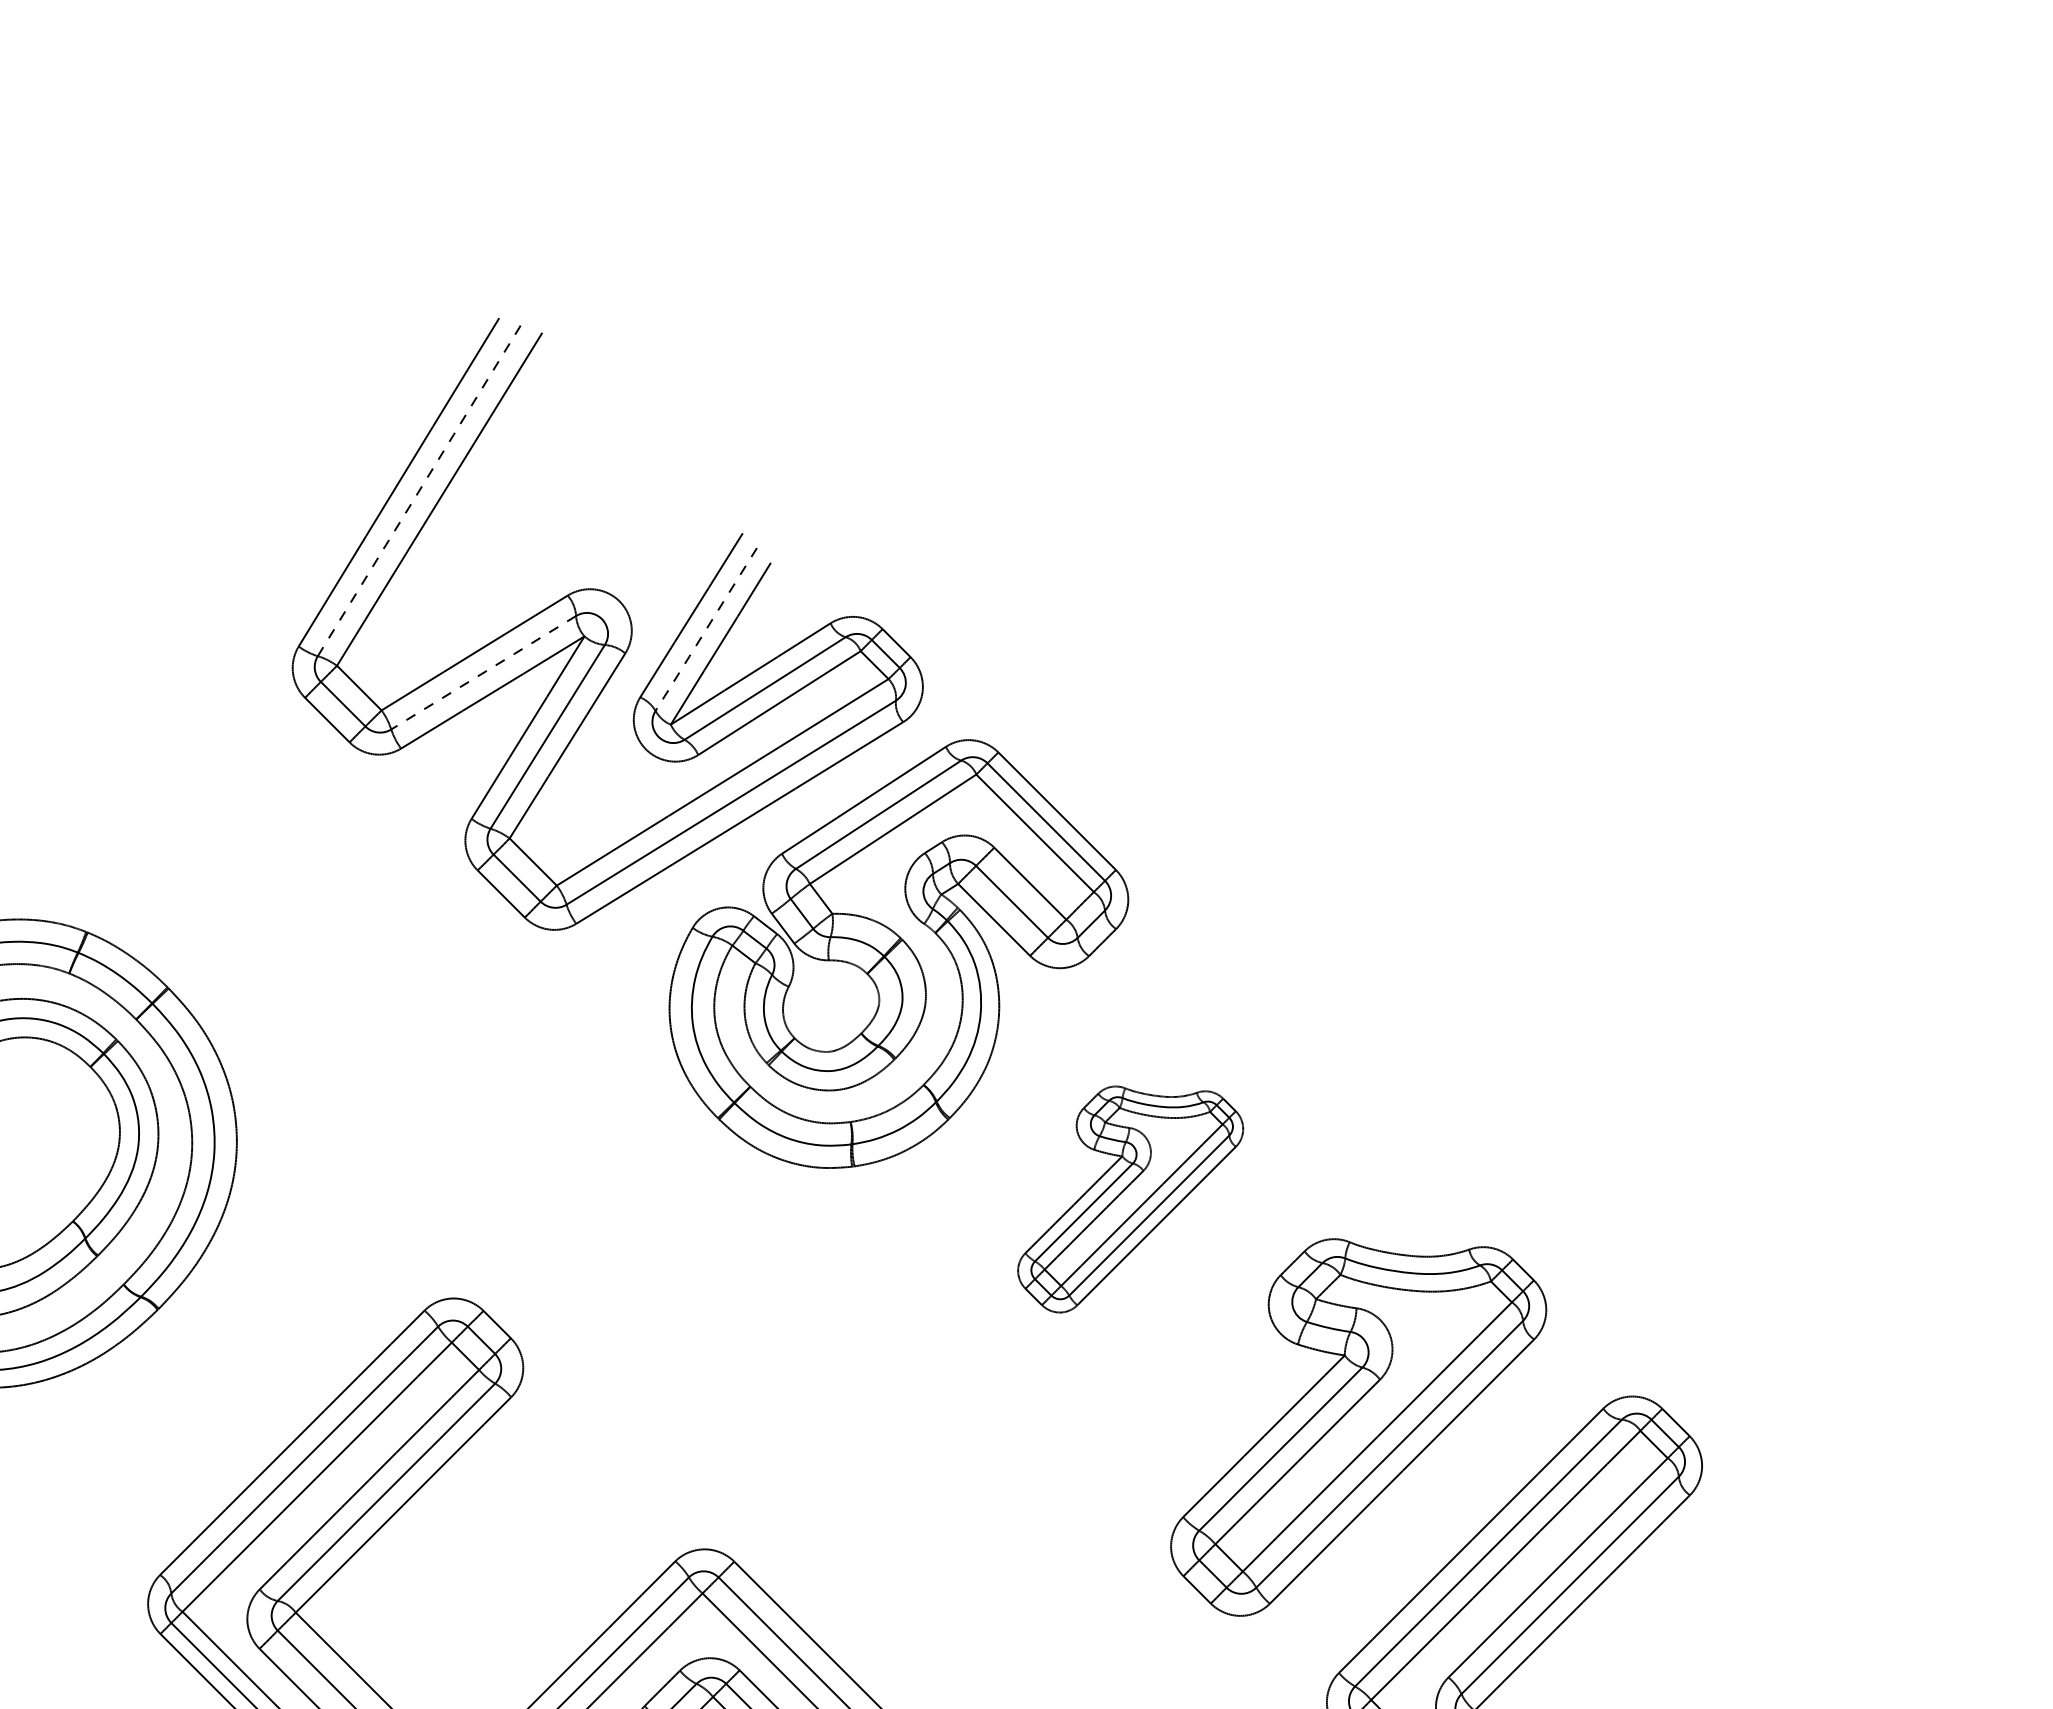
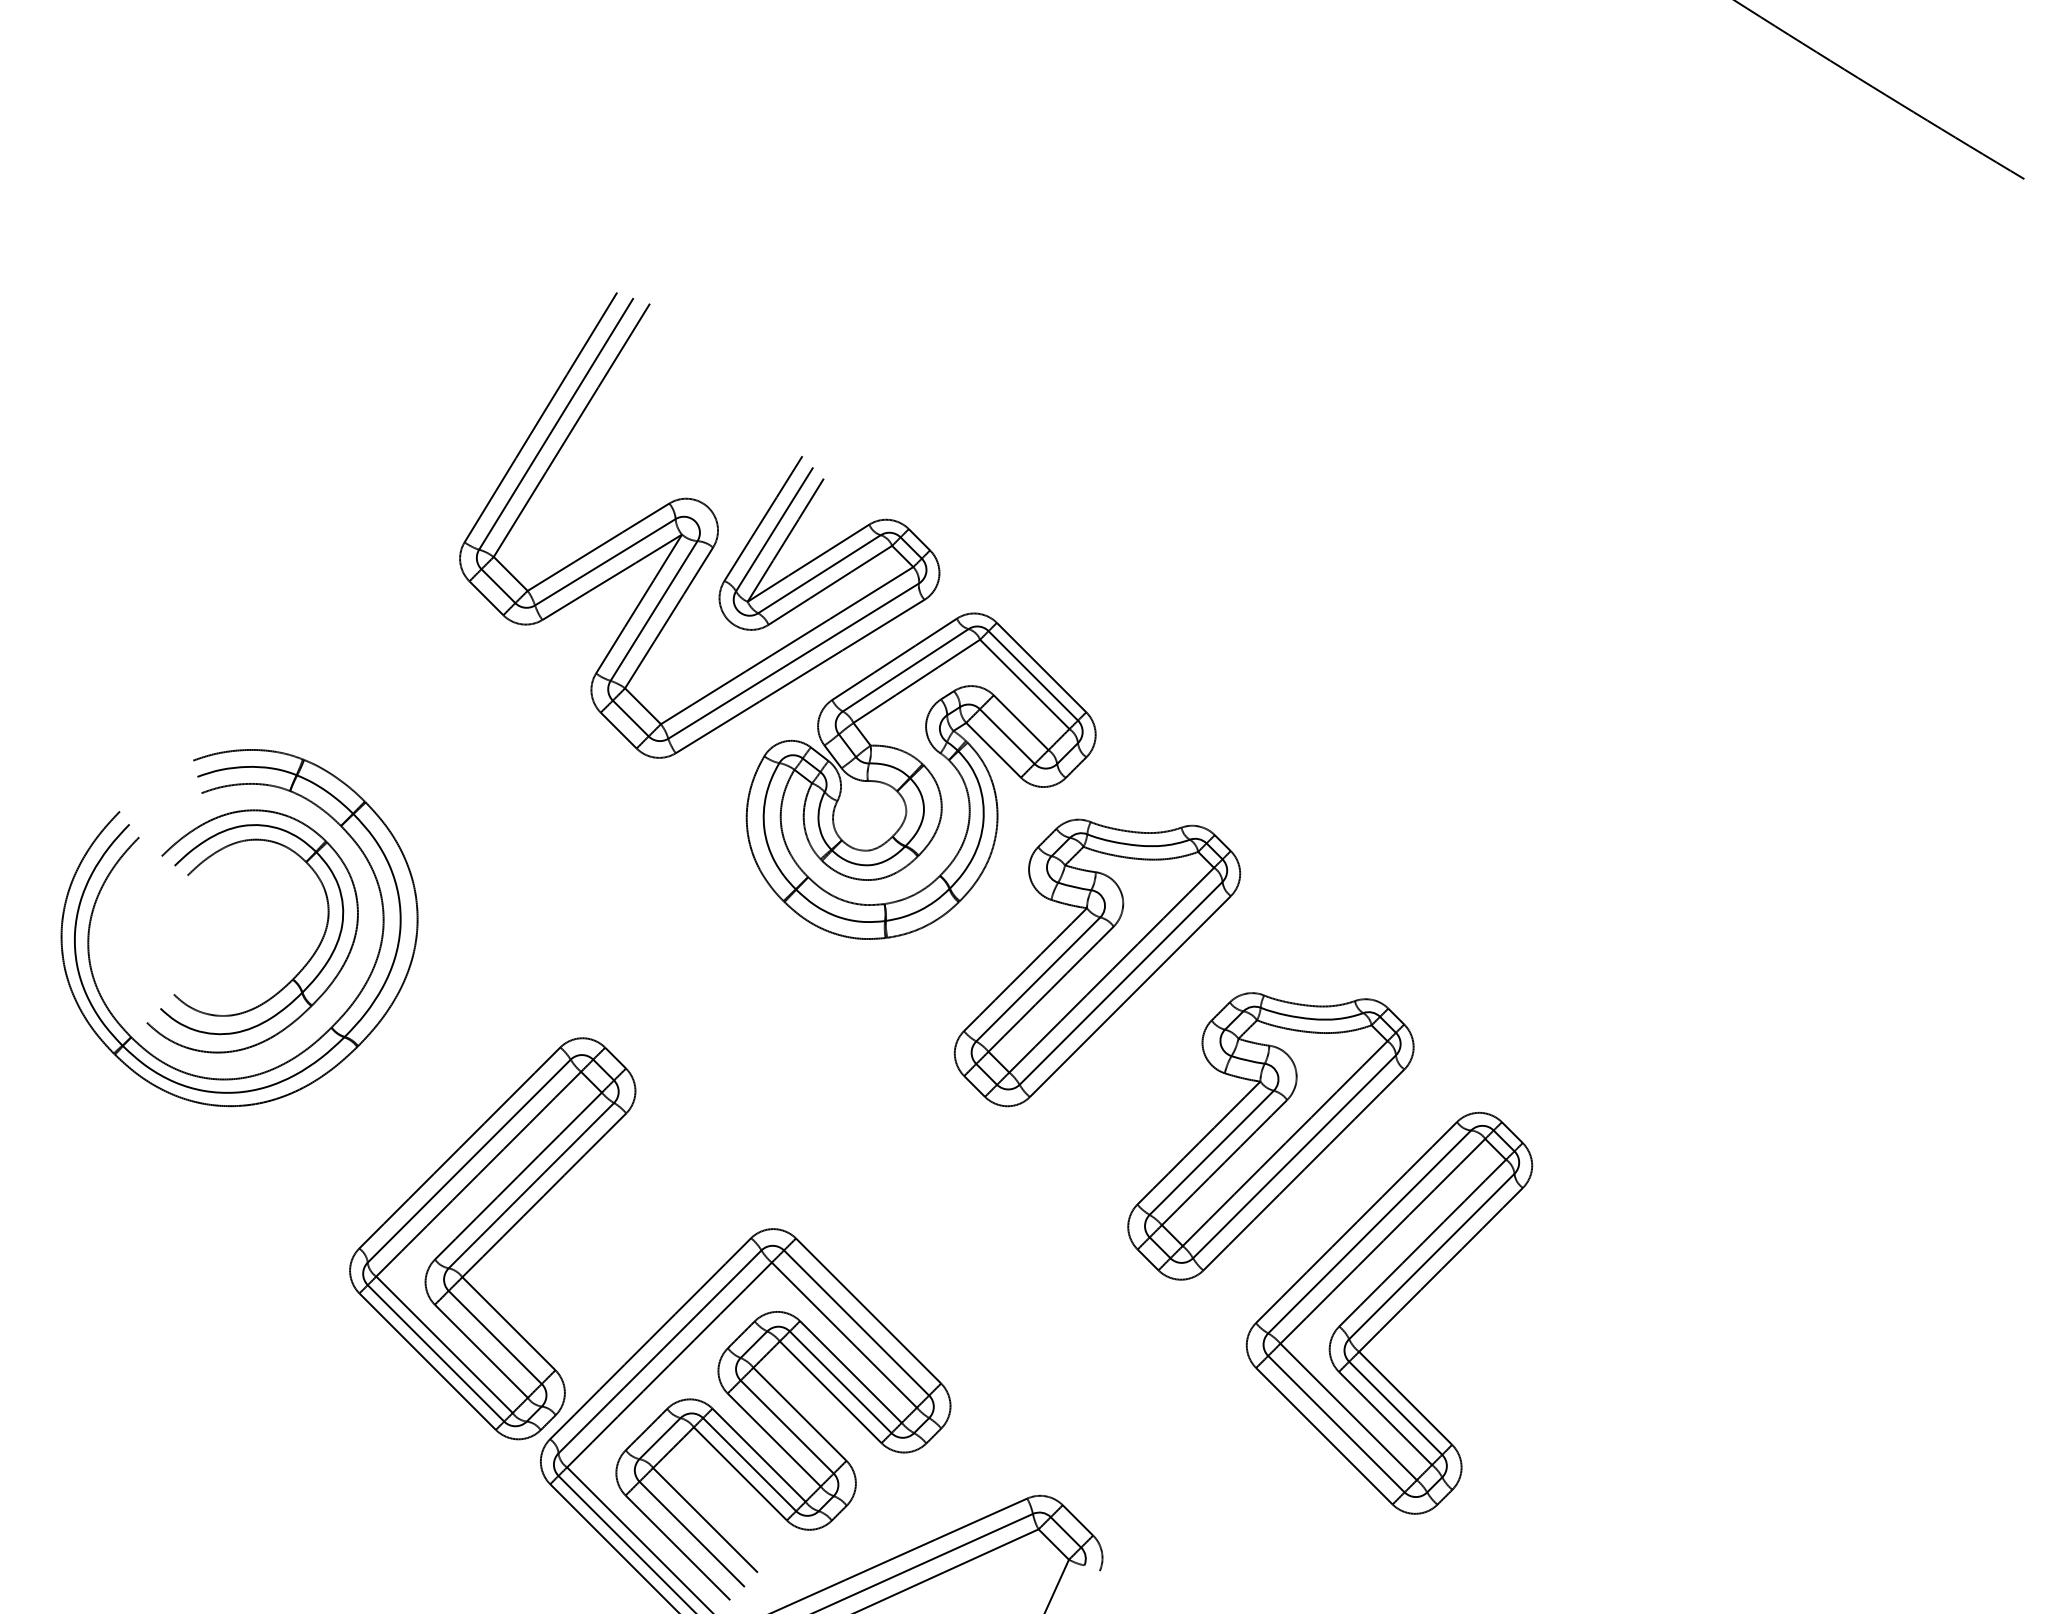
line: (419, 490) -> (556, 423), dashed -> solid
line: (706, 629) -> (774, 529), dashed -> solid
line: (482, 673) -> (604, 562), dashed -> solid
part: (1130, 1198) -> (1097, 962), size x1.67

